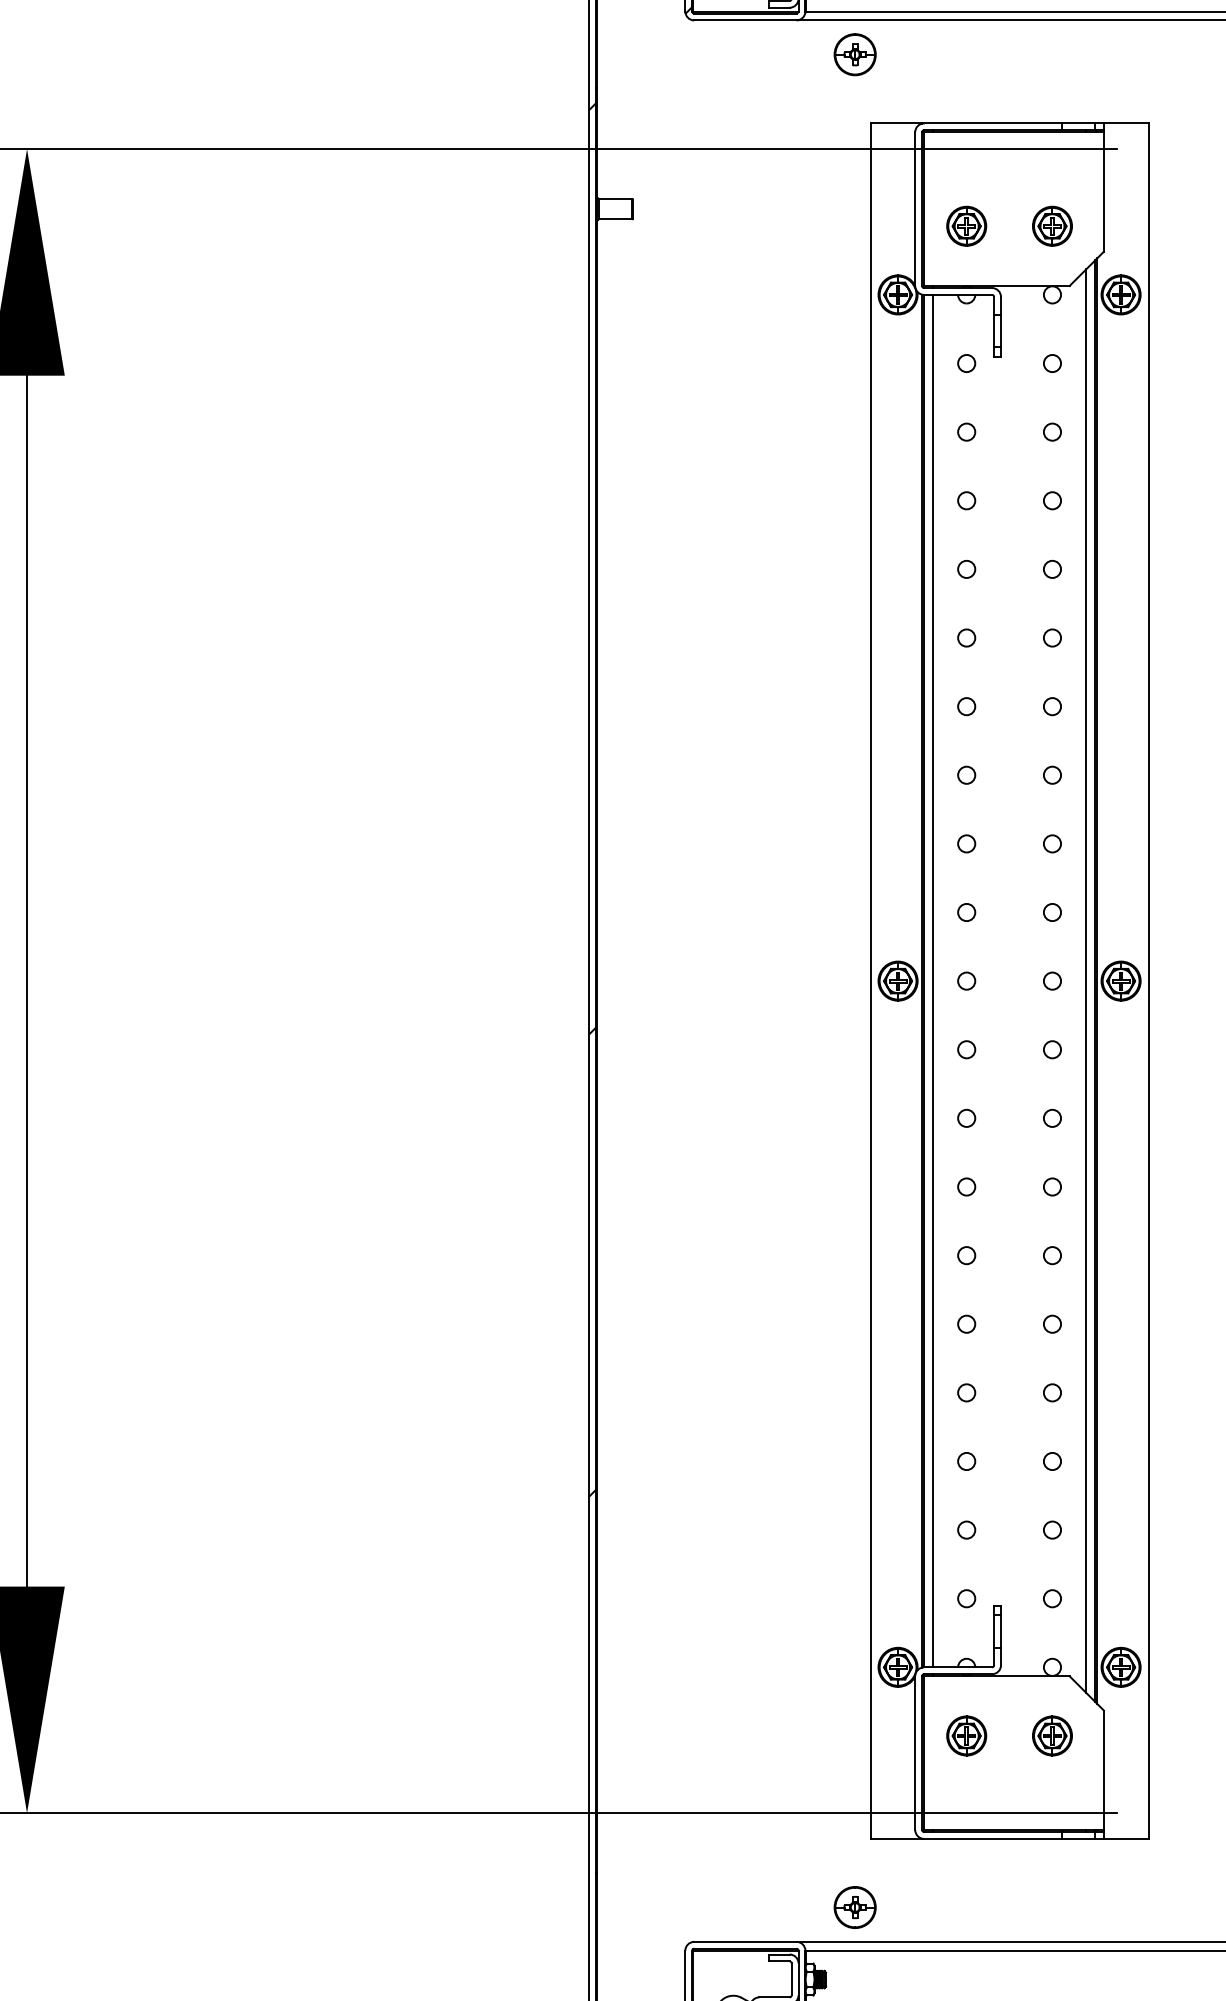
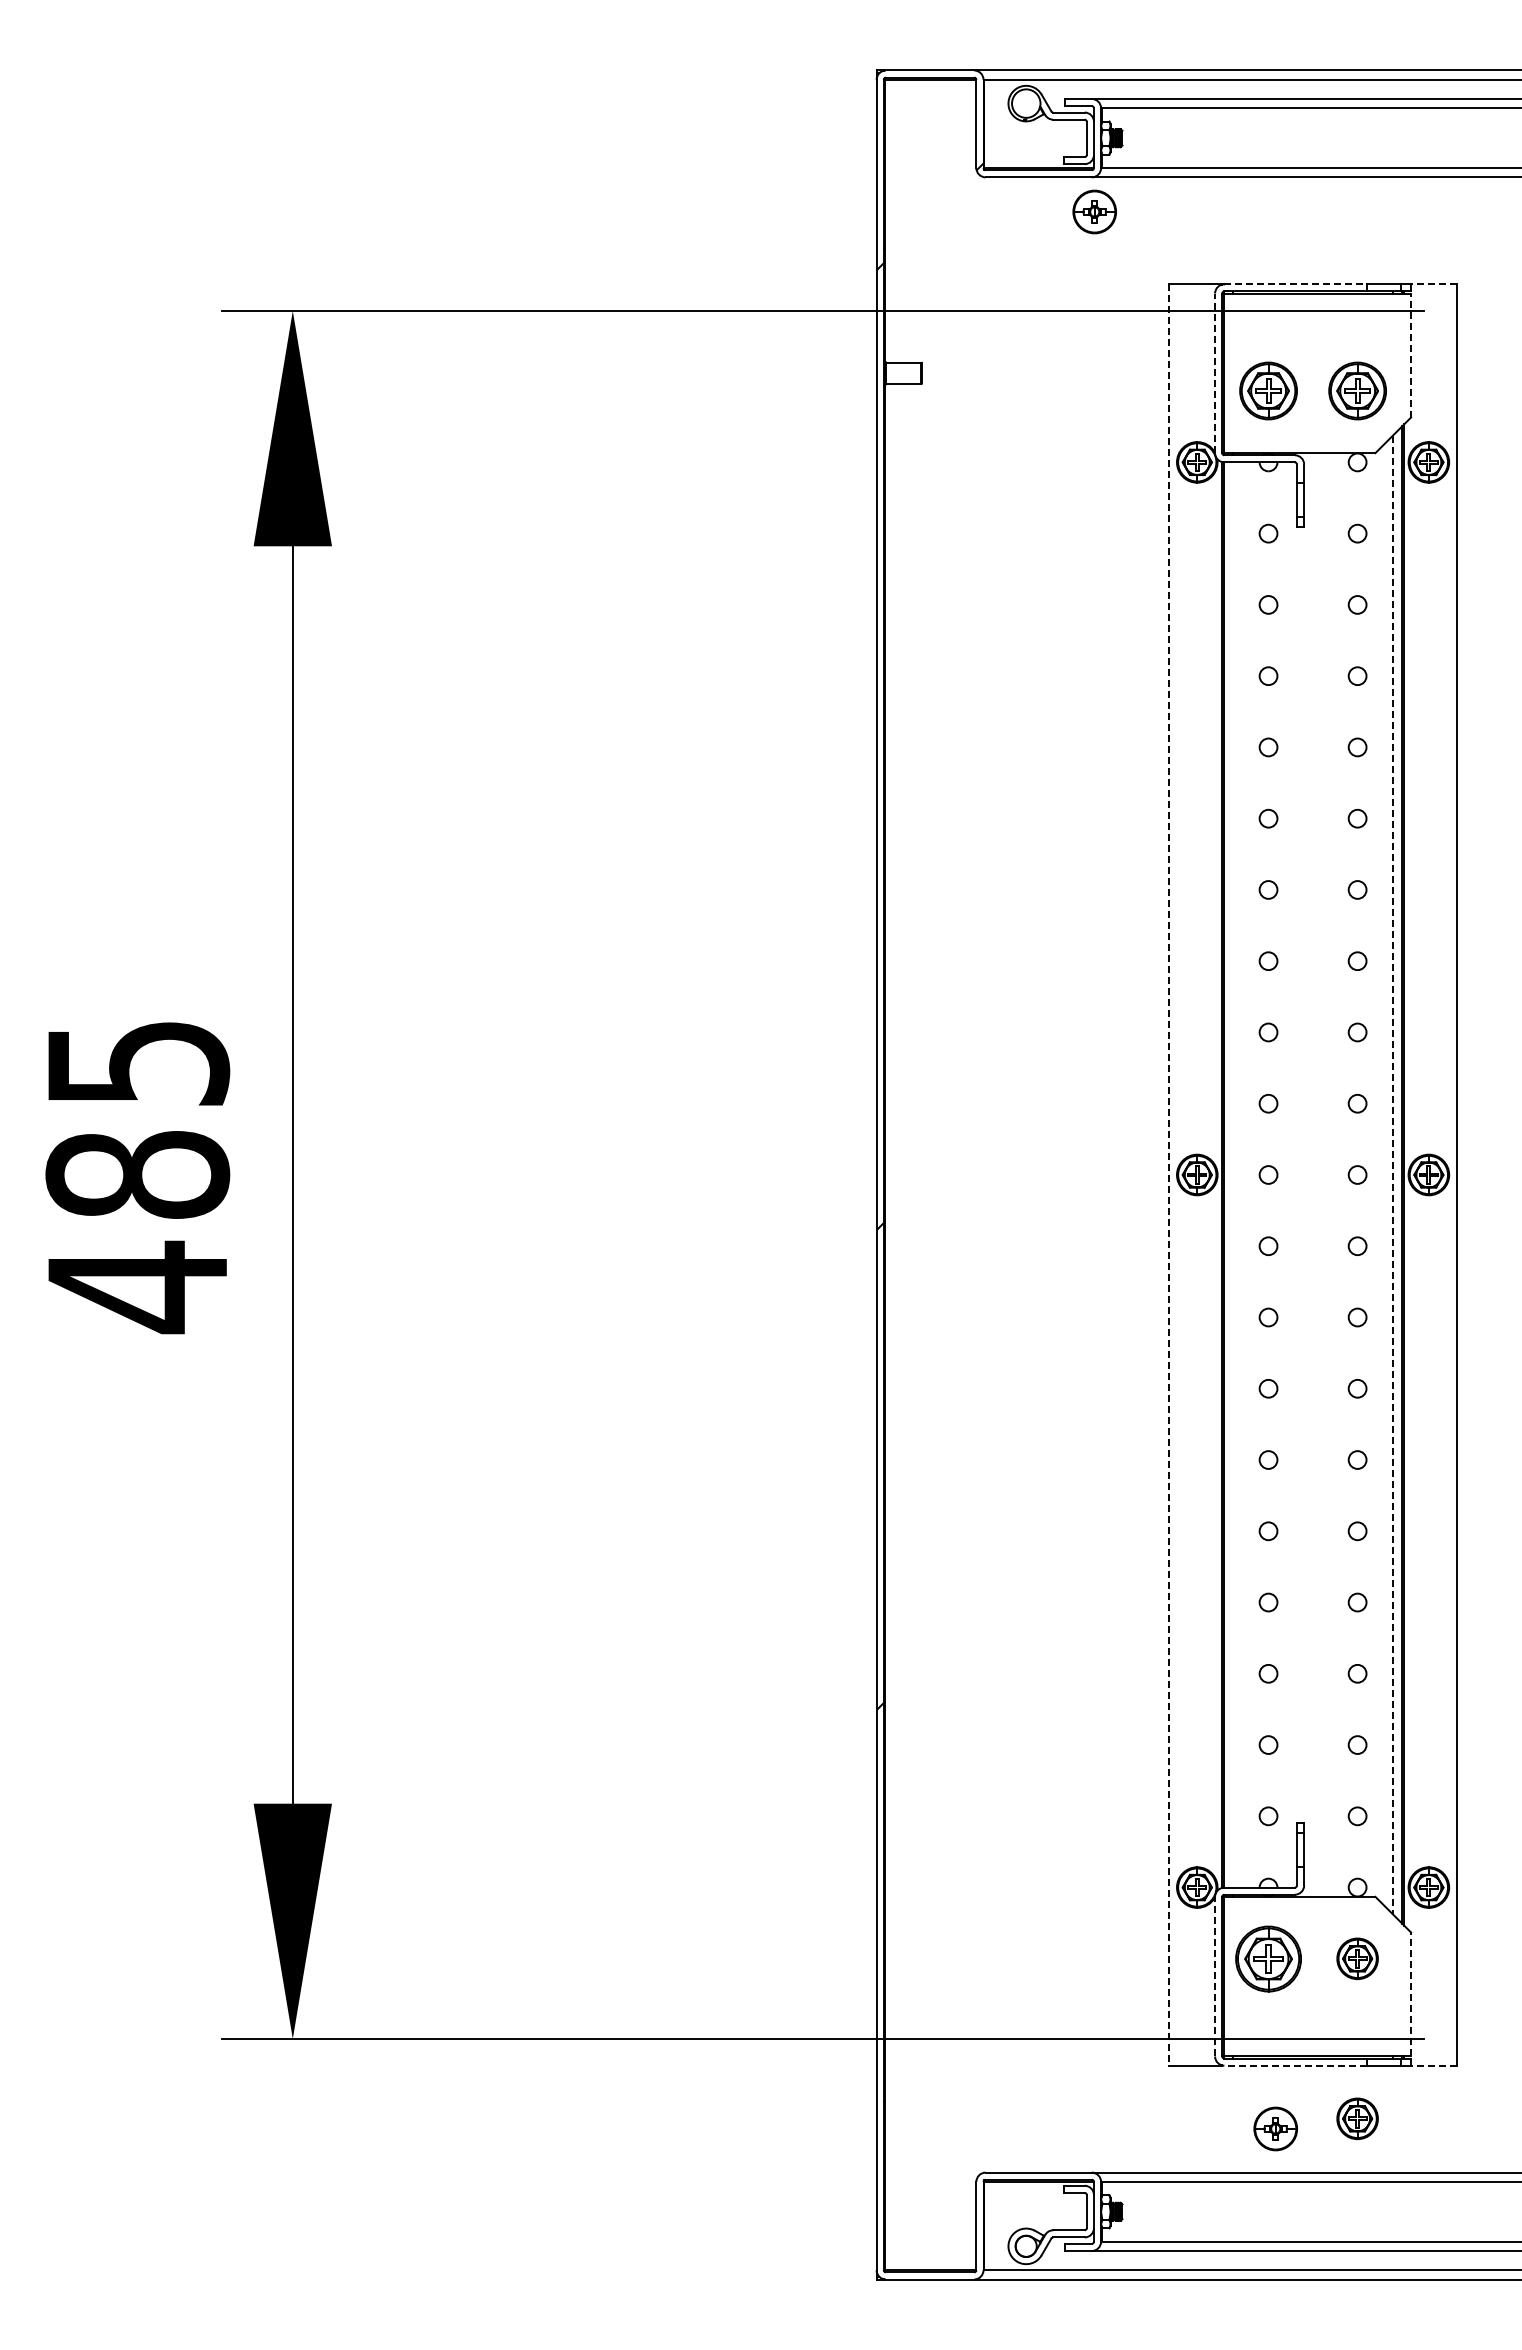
part: (854, 54) -> (1094, 211), moved
line: (992, 123) -> (1295, 284), solid -> dashed
line: (1125, 123) -> (1433, 284), solid -> dashed
line: (1104, 191) -> (1411, 355), solid -> dashed
line: (915, 209) -> (1215, 373), solid -> dashed
part: (966, 226) -> (1268, 391), size x1.4
part: (1052, 226) -> (1357, 391), size x1.4
line: (932, 980) -> (1233, 1174), removed
line: (870, 981) -> (1168, 1175), solid -> dashed
line: (1086, 981) -> (1392, 1175), solid -> dashed
part: (966, 1735) -> (1268, 1958), size x1.6
line: (915, 1752) -> (1215, 1976), solid -> dashed
line: (1104, 1770) -> (1411, 1994), solid -> dashed
line: (992, 1838) -> (1295, 2065), solid -> dashed
line: (1125, 1838) -> (1433, 2065), solid -> dashed
part: (1052, 1889) -> (1357, 2118), added
part: (854, 1907) -> (1275, 2128), moved

